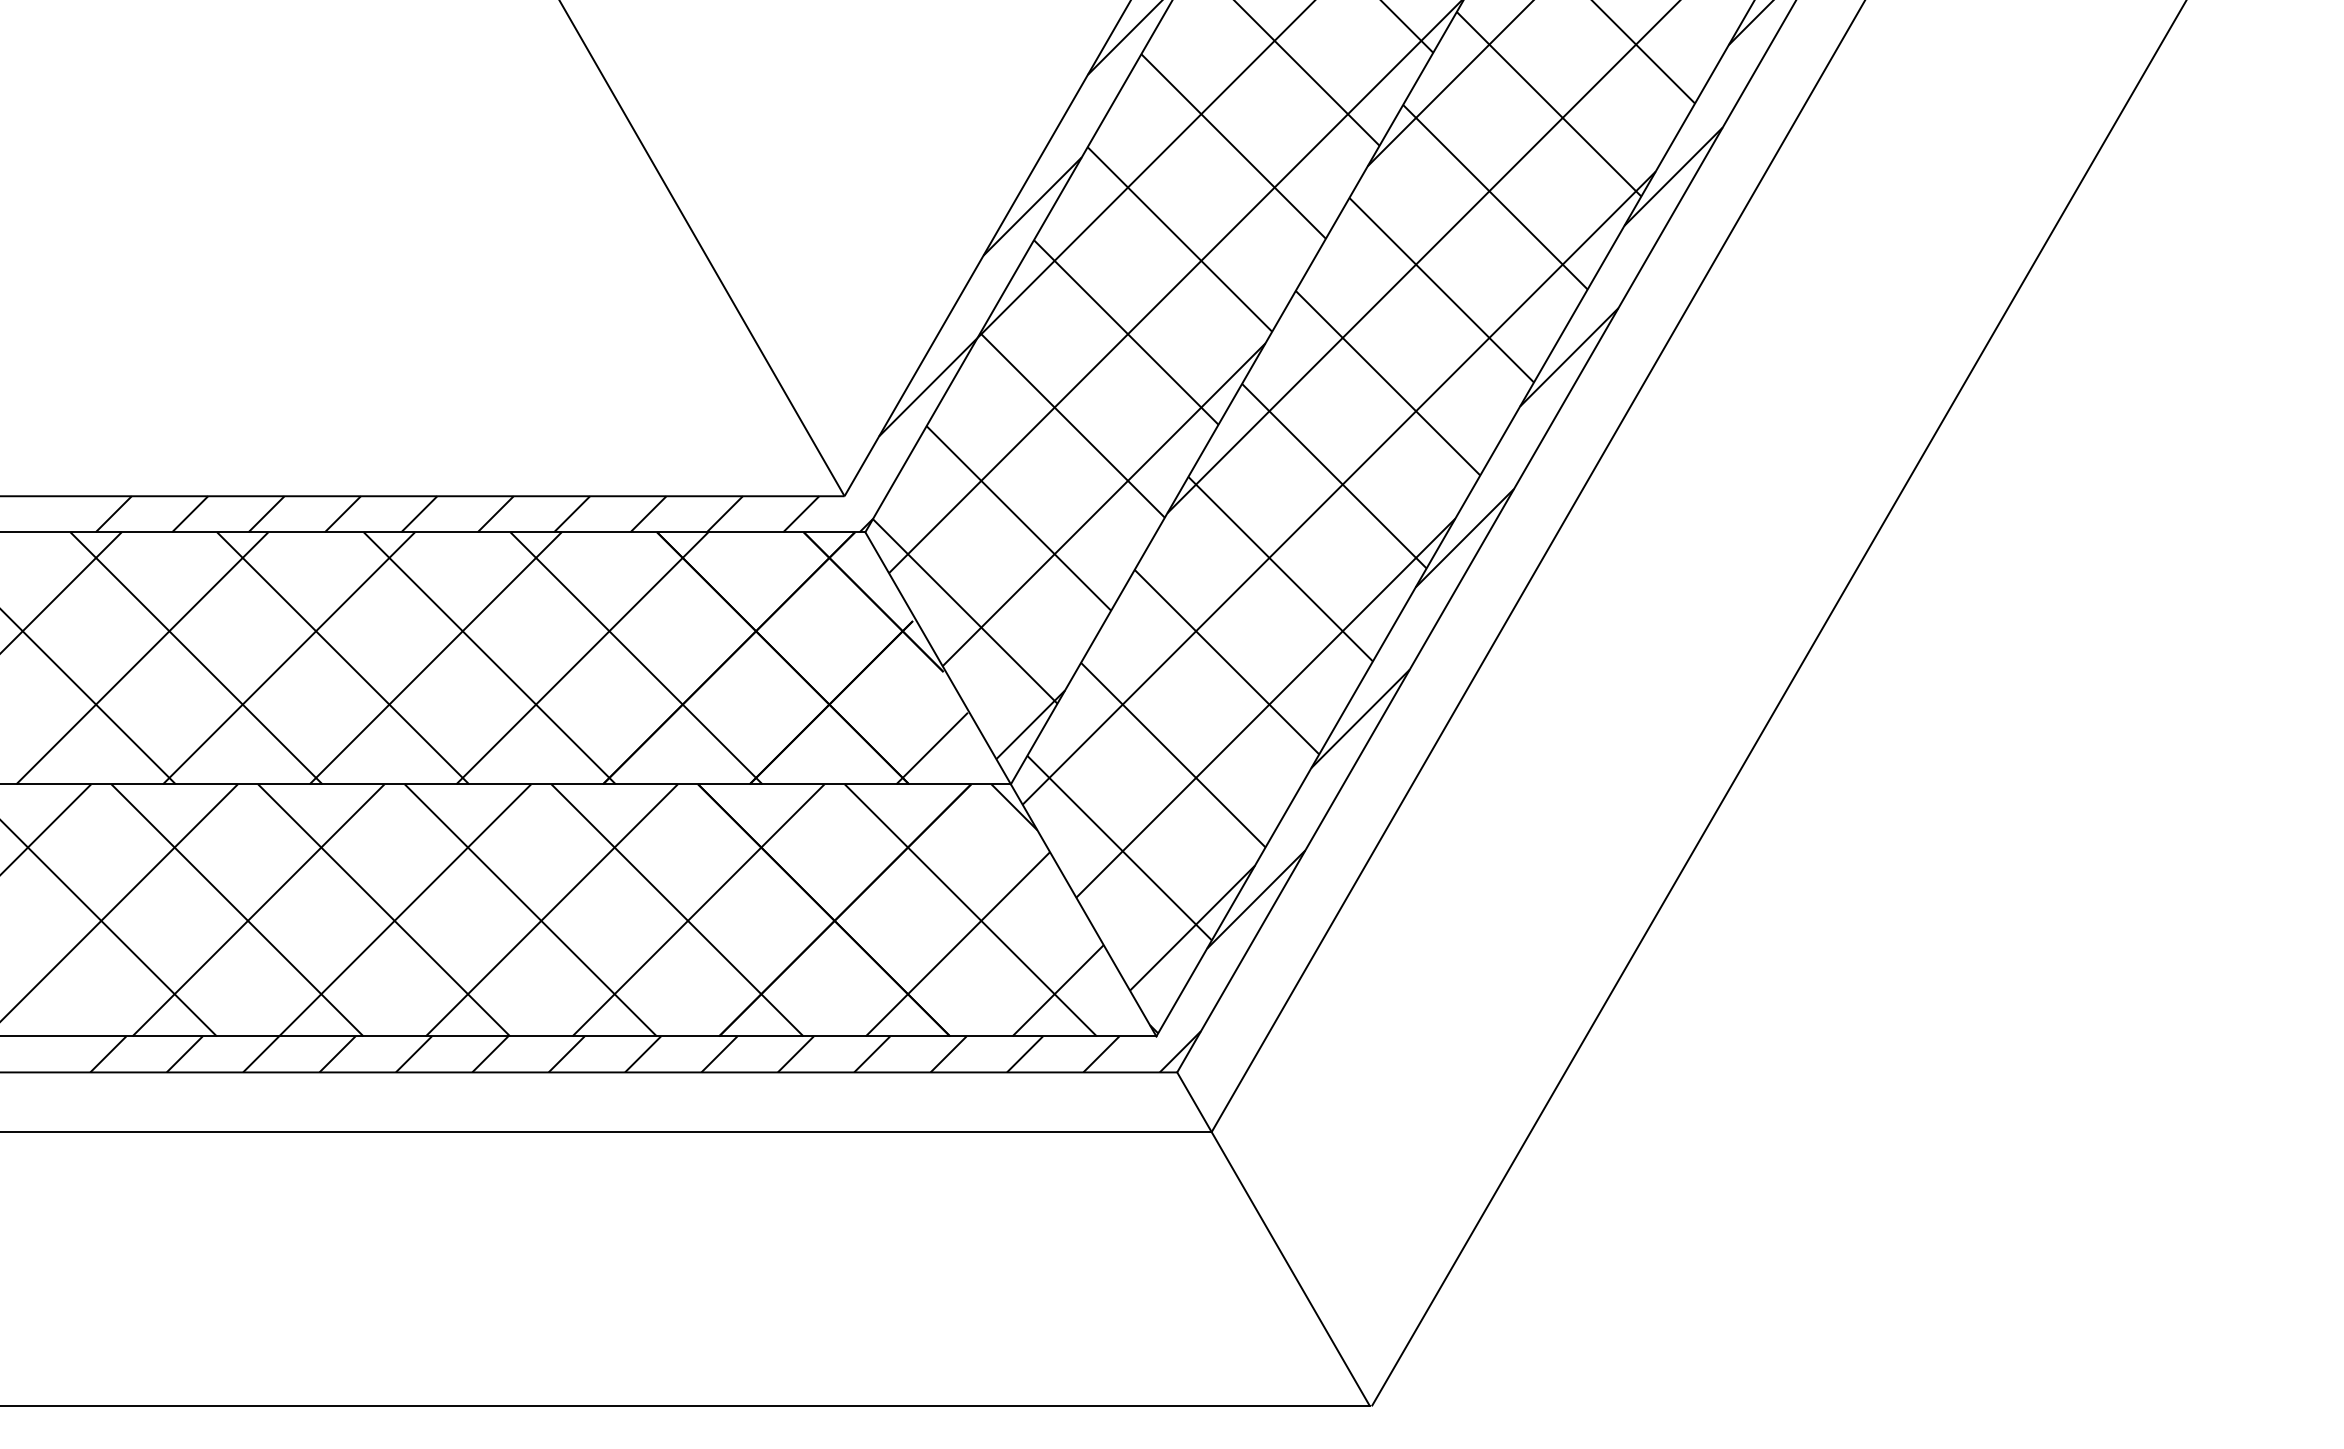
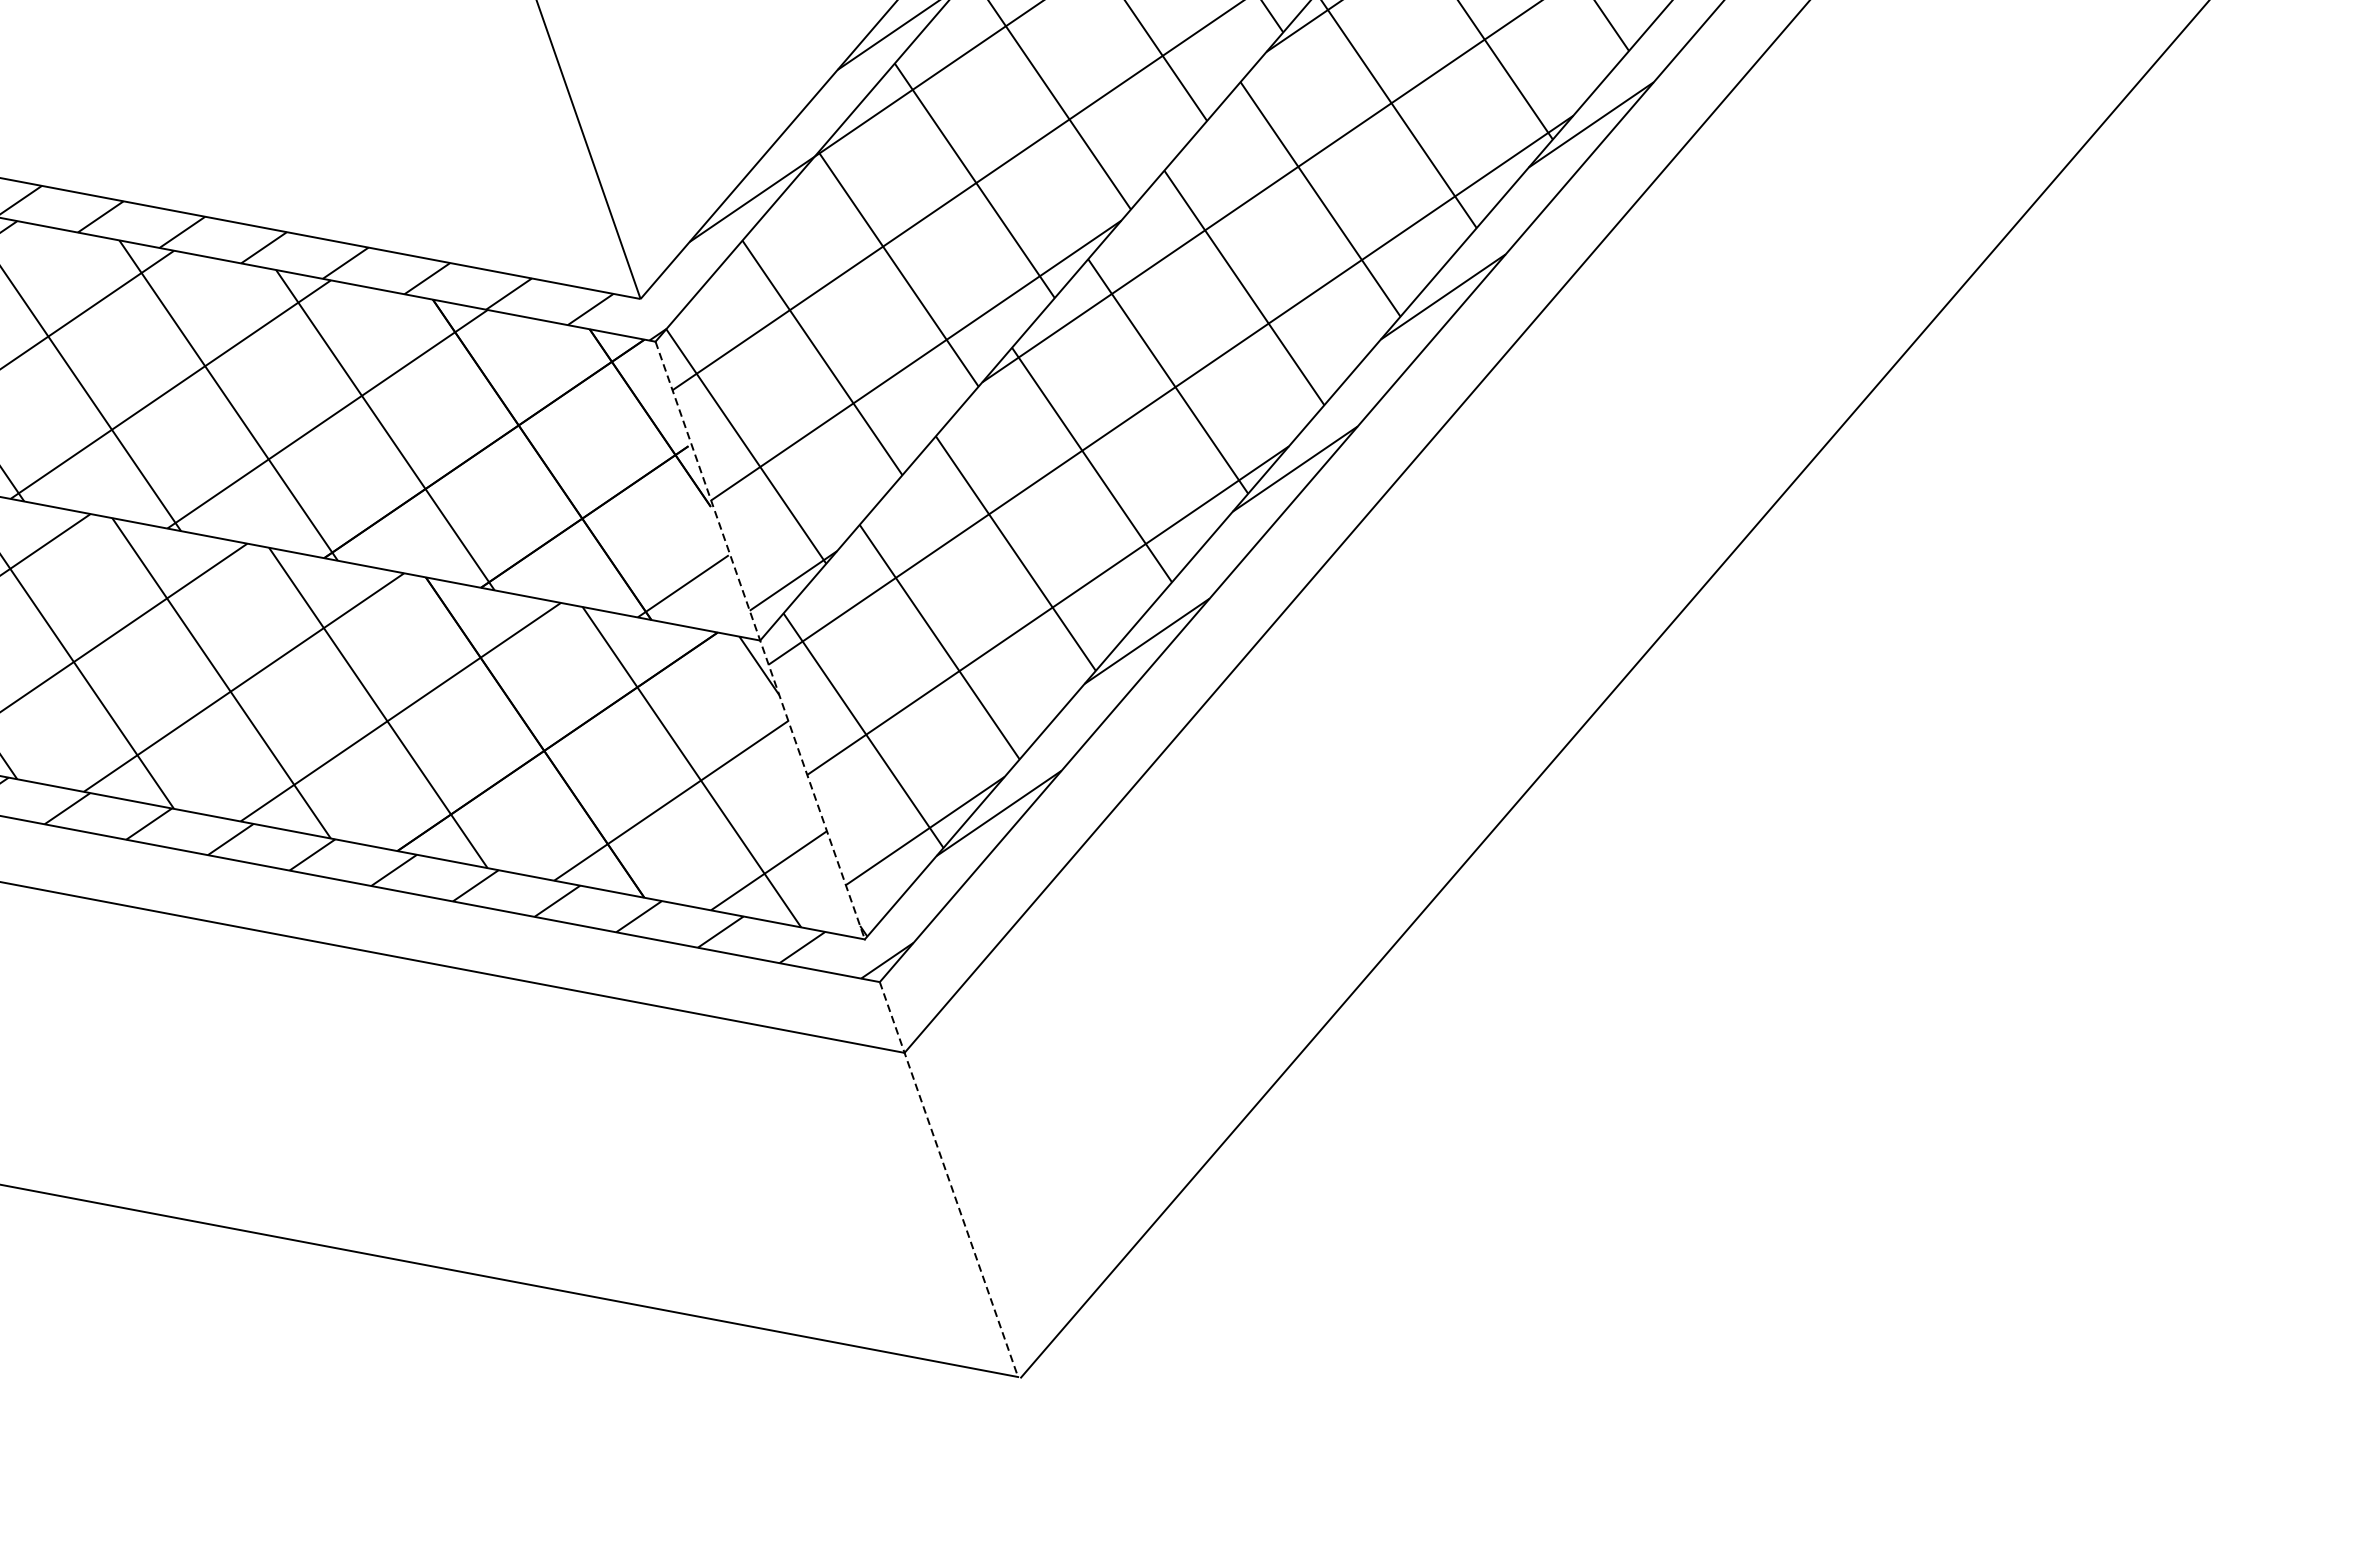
line: (1011, 784) -> (760, 640), solid -> dashed
line: (1273, 1239) -> (948, 1180), solid -> dashed

